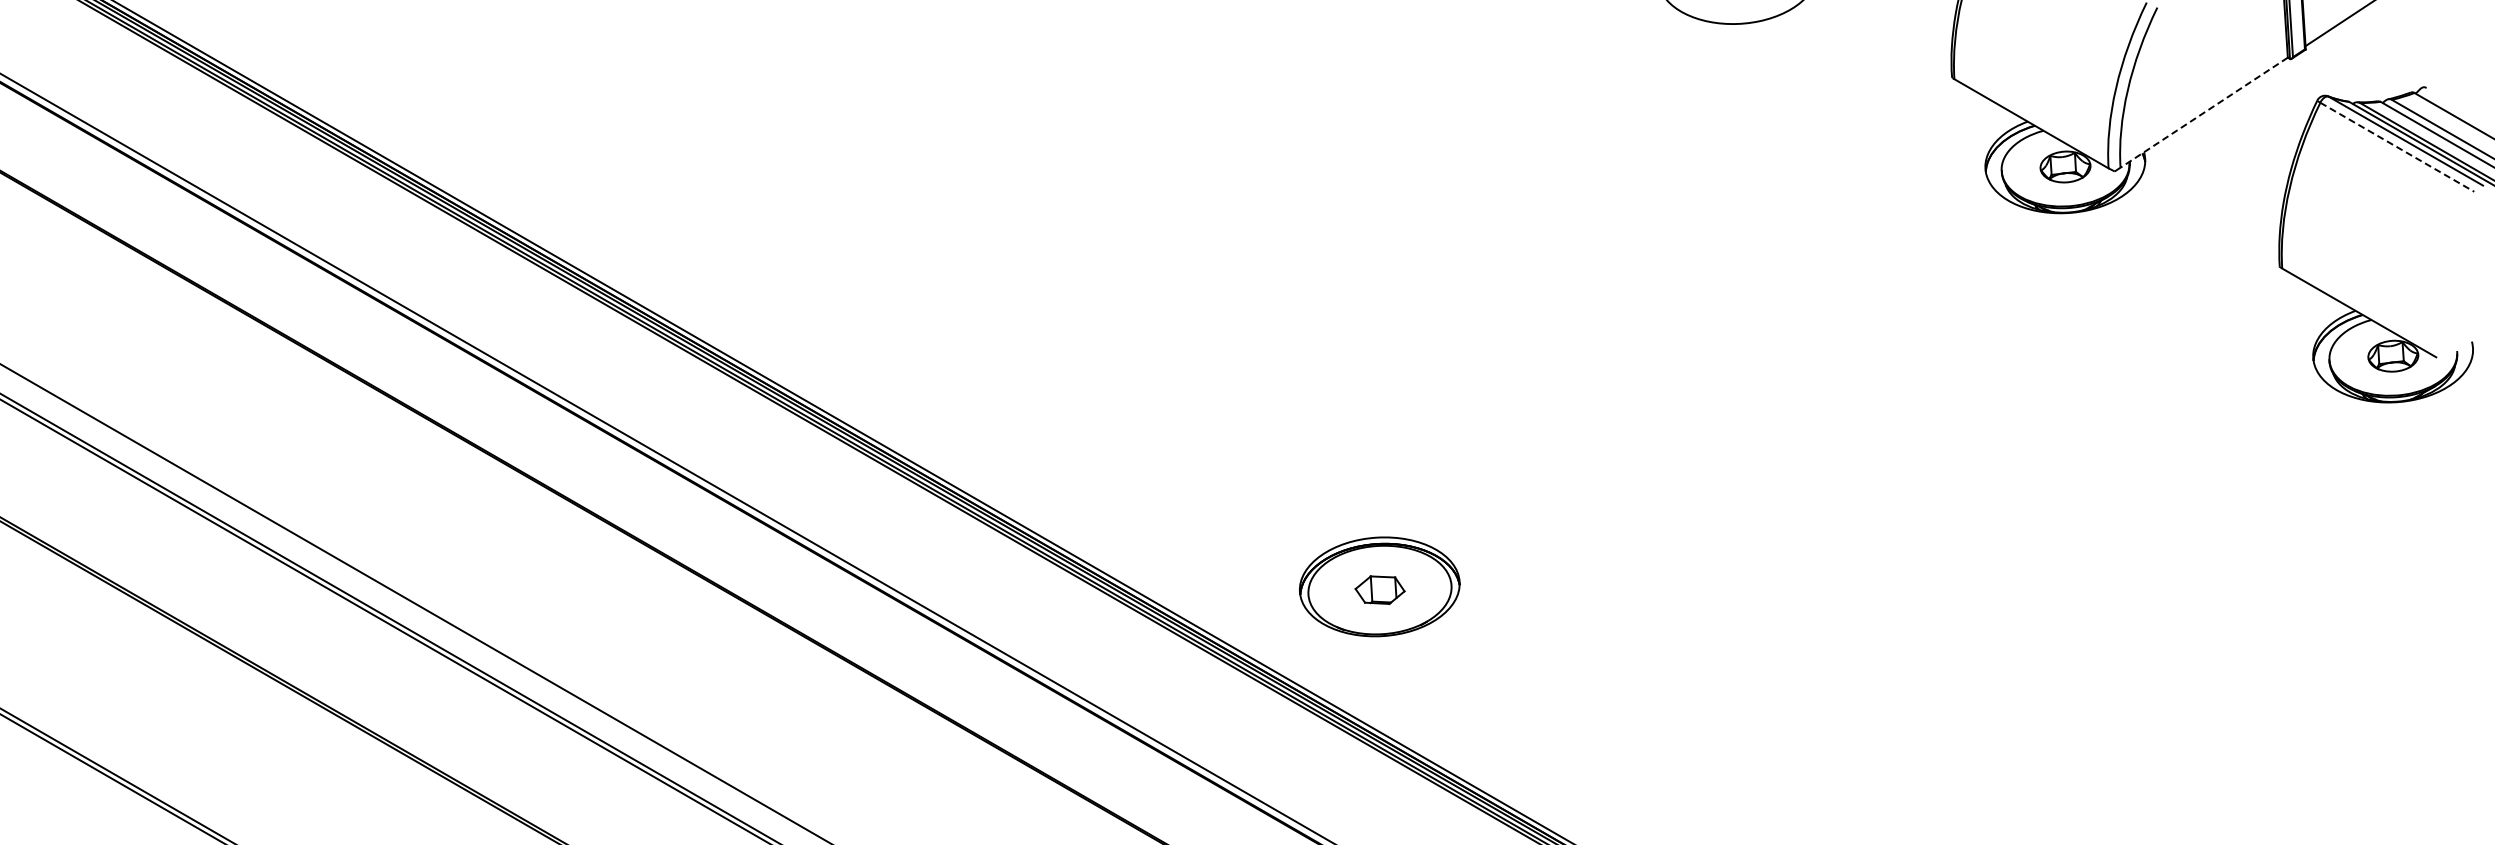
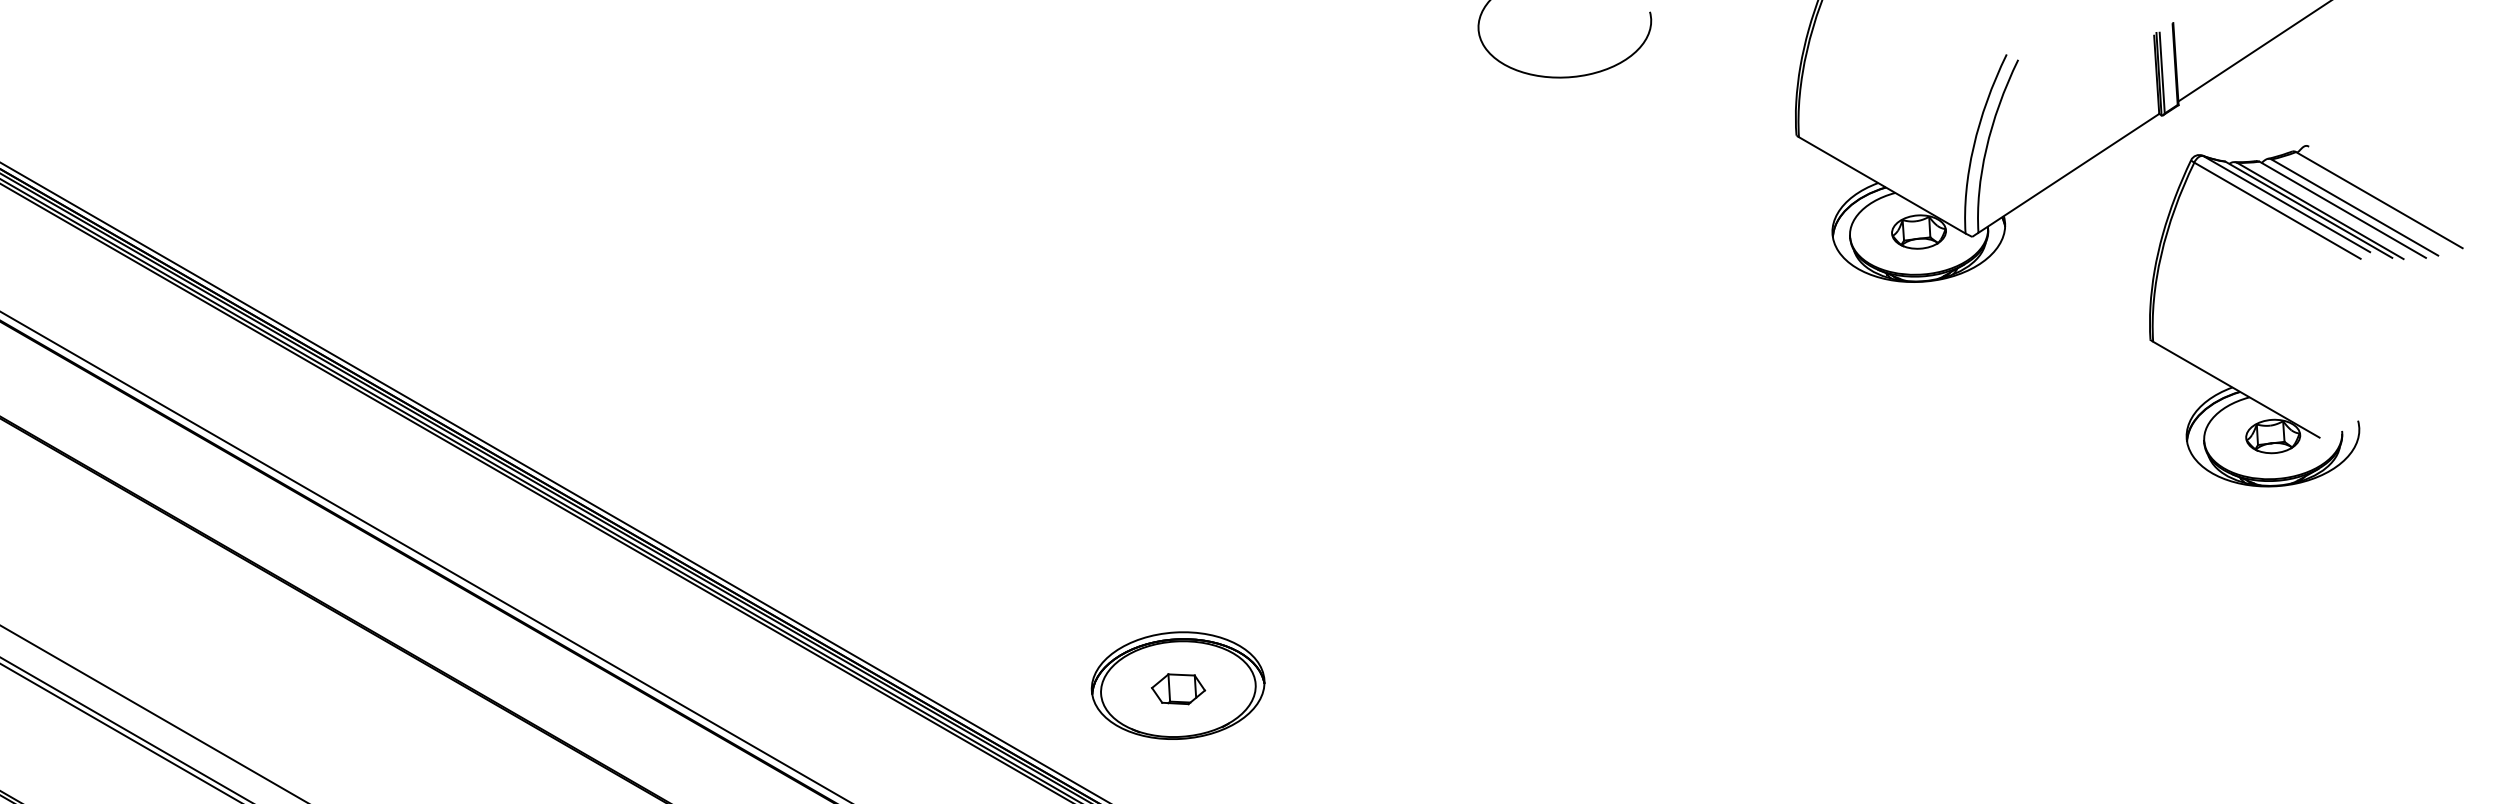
line: (2203, 112) -> (2068, 173), dashed -> solid
line: (2397, 147) -> (2277, 210), dashed -> solid

